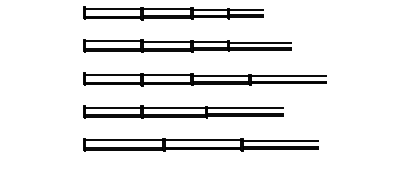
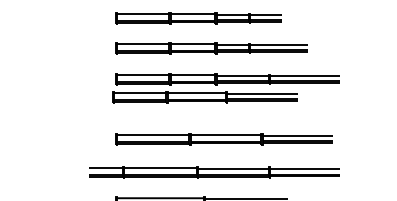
part: (183, 112) -> (204, 97), moved

